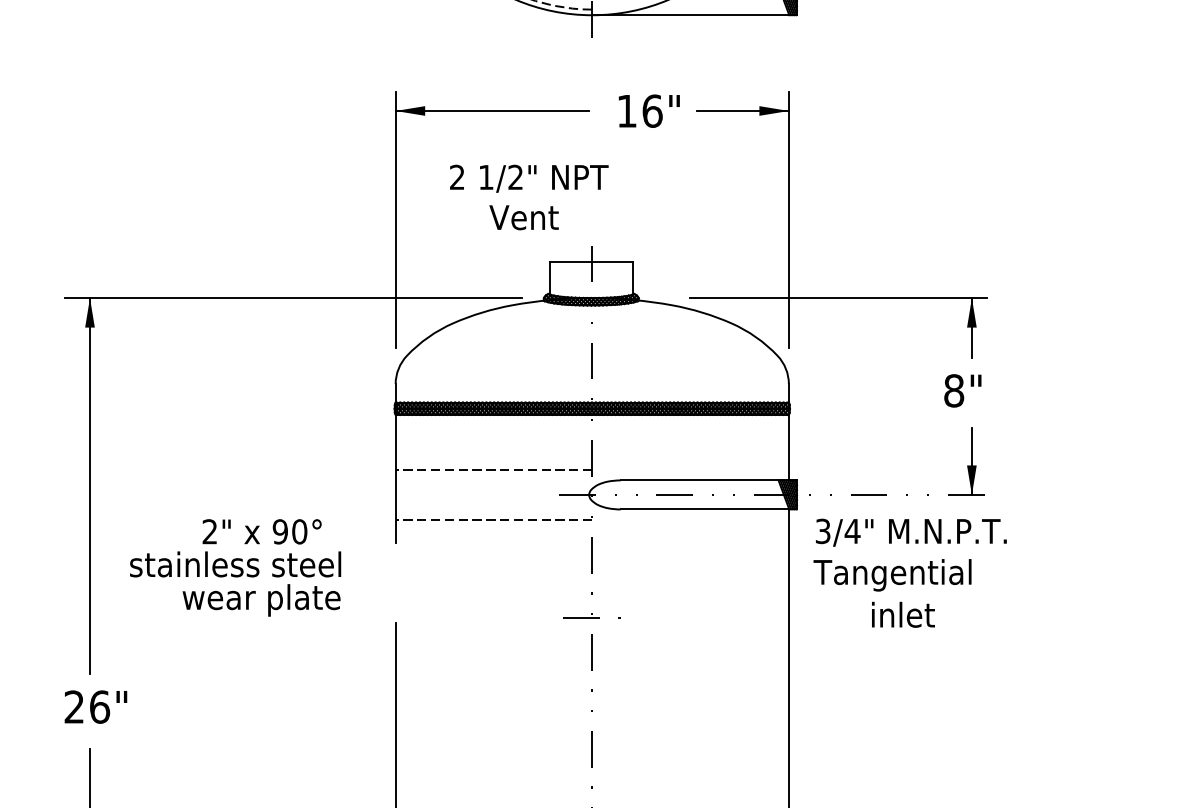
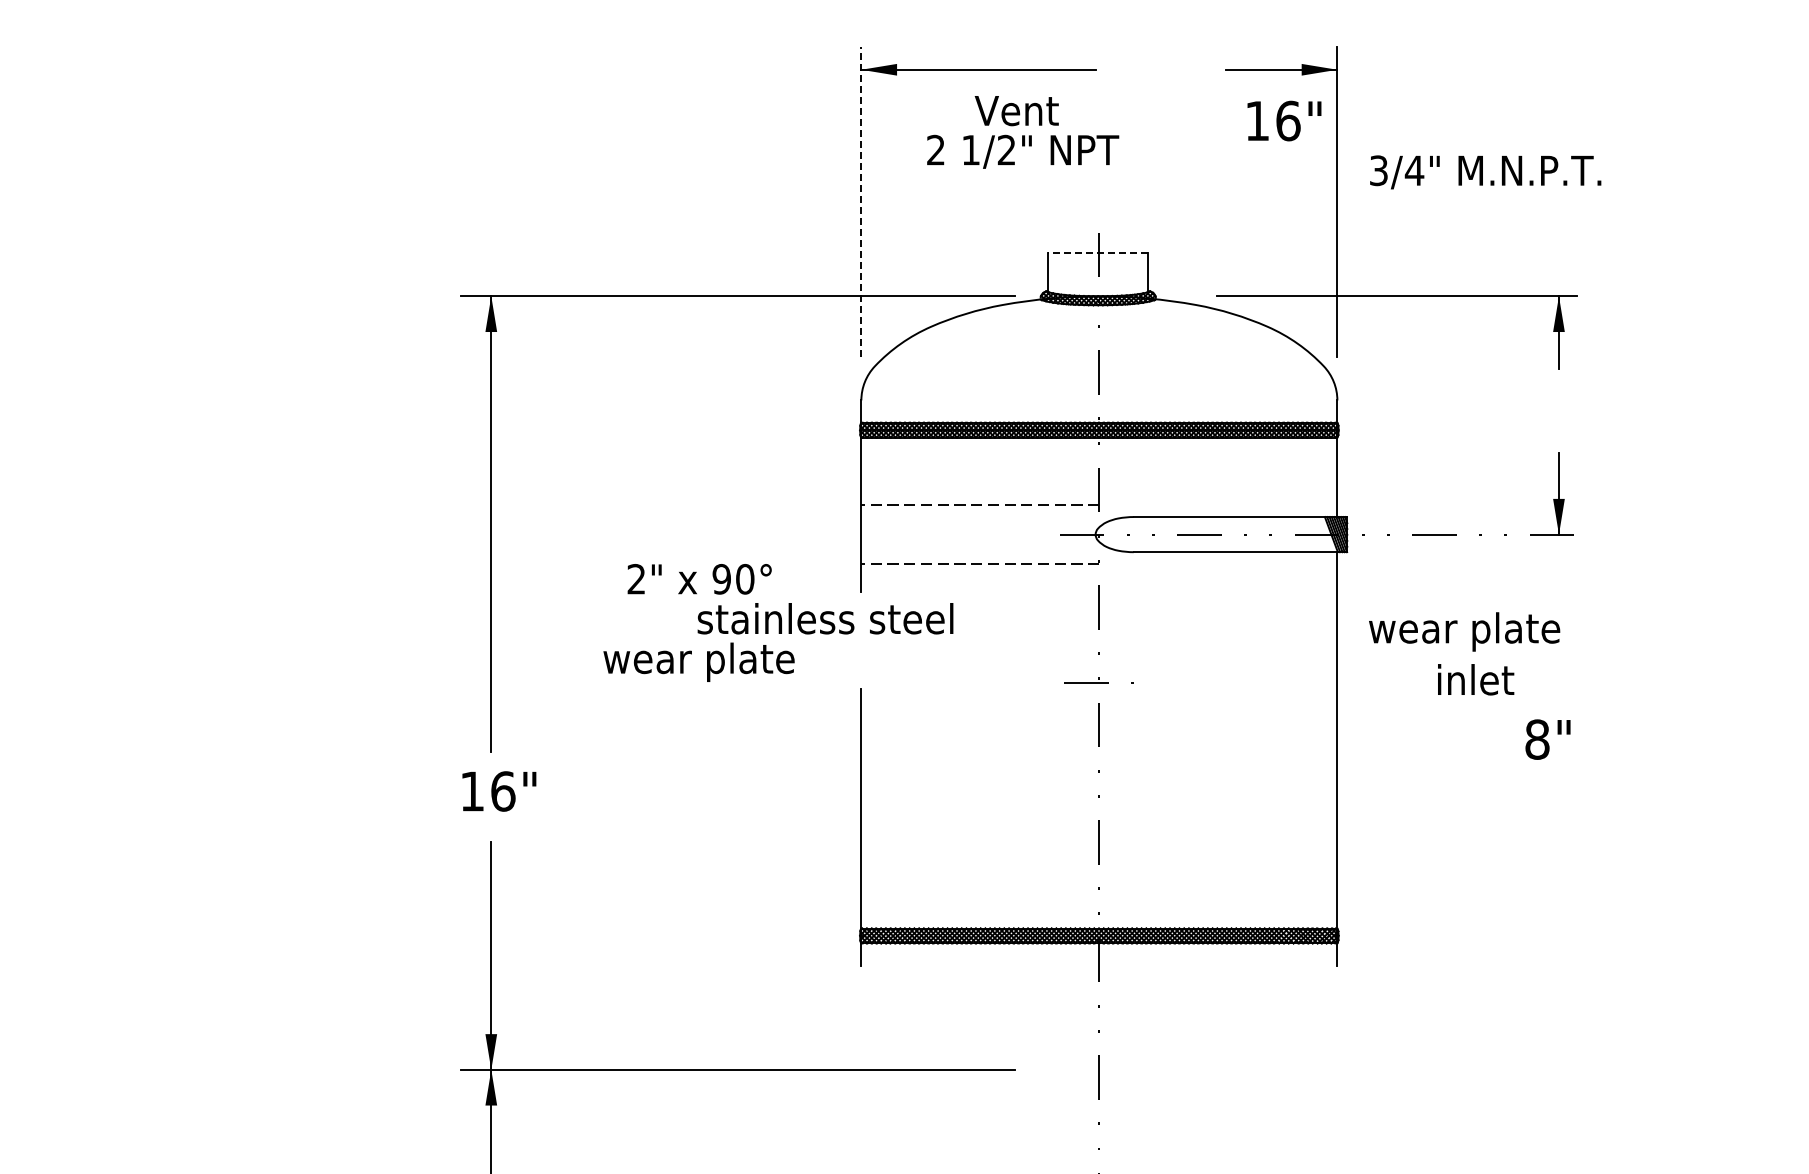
text: (649, 110) -> (1284, 120), moved
text: (523, 218) -> (1016, 111), moved
line: (395, 219) -> (861, 201), solid -> dashed
line: (590, 262) -> (1097, 253), solid -> dashed
text: (962, 390) -> (1547, 739), moved
text: (911, 532) -> (1485, 172), moved
text: (235, 564) -> (825, 618), moved
text: (893, 574) -> (1463, 631), Tangential -> wear plate
text: (73, 707) -> (471, 791), 26" -> 16"

